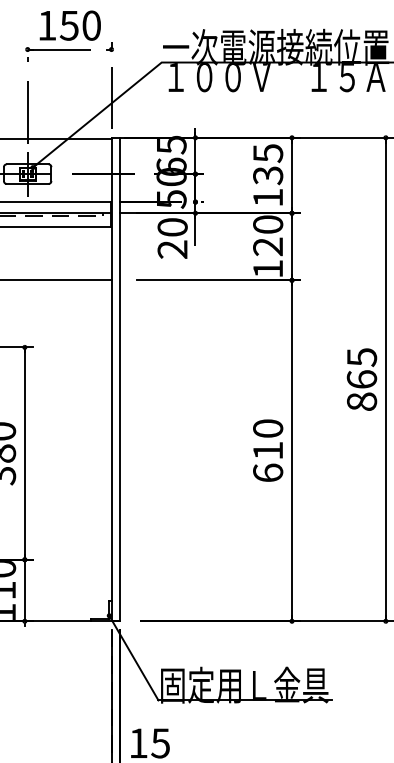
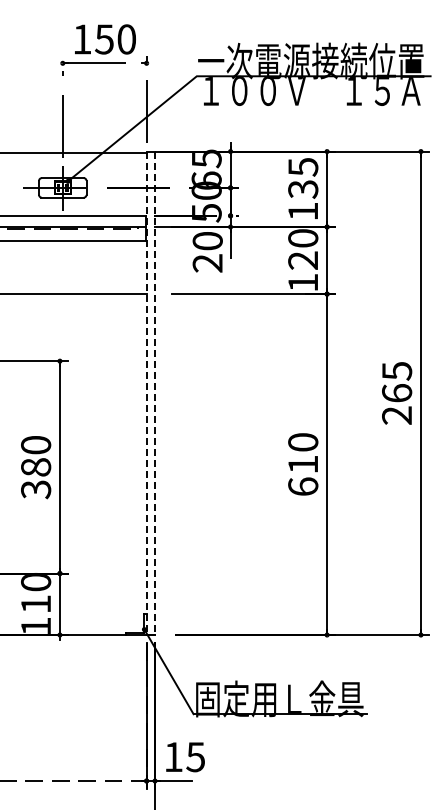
line: (111, 379) -> (146, 393), solid -> dashed
line: (120, 379) -> (155, 393), solid -> dashed
text: (362, 401) -> (397, 415), 865 -> 265

